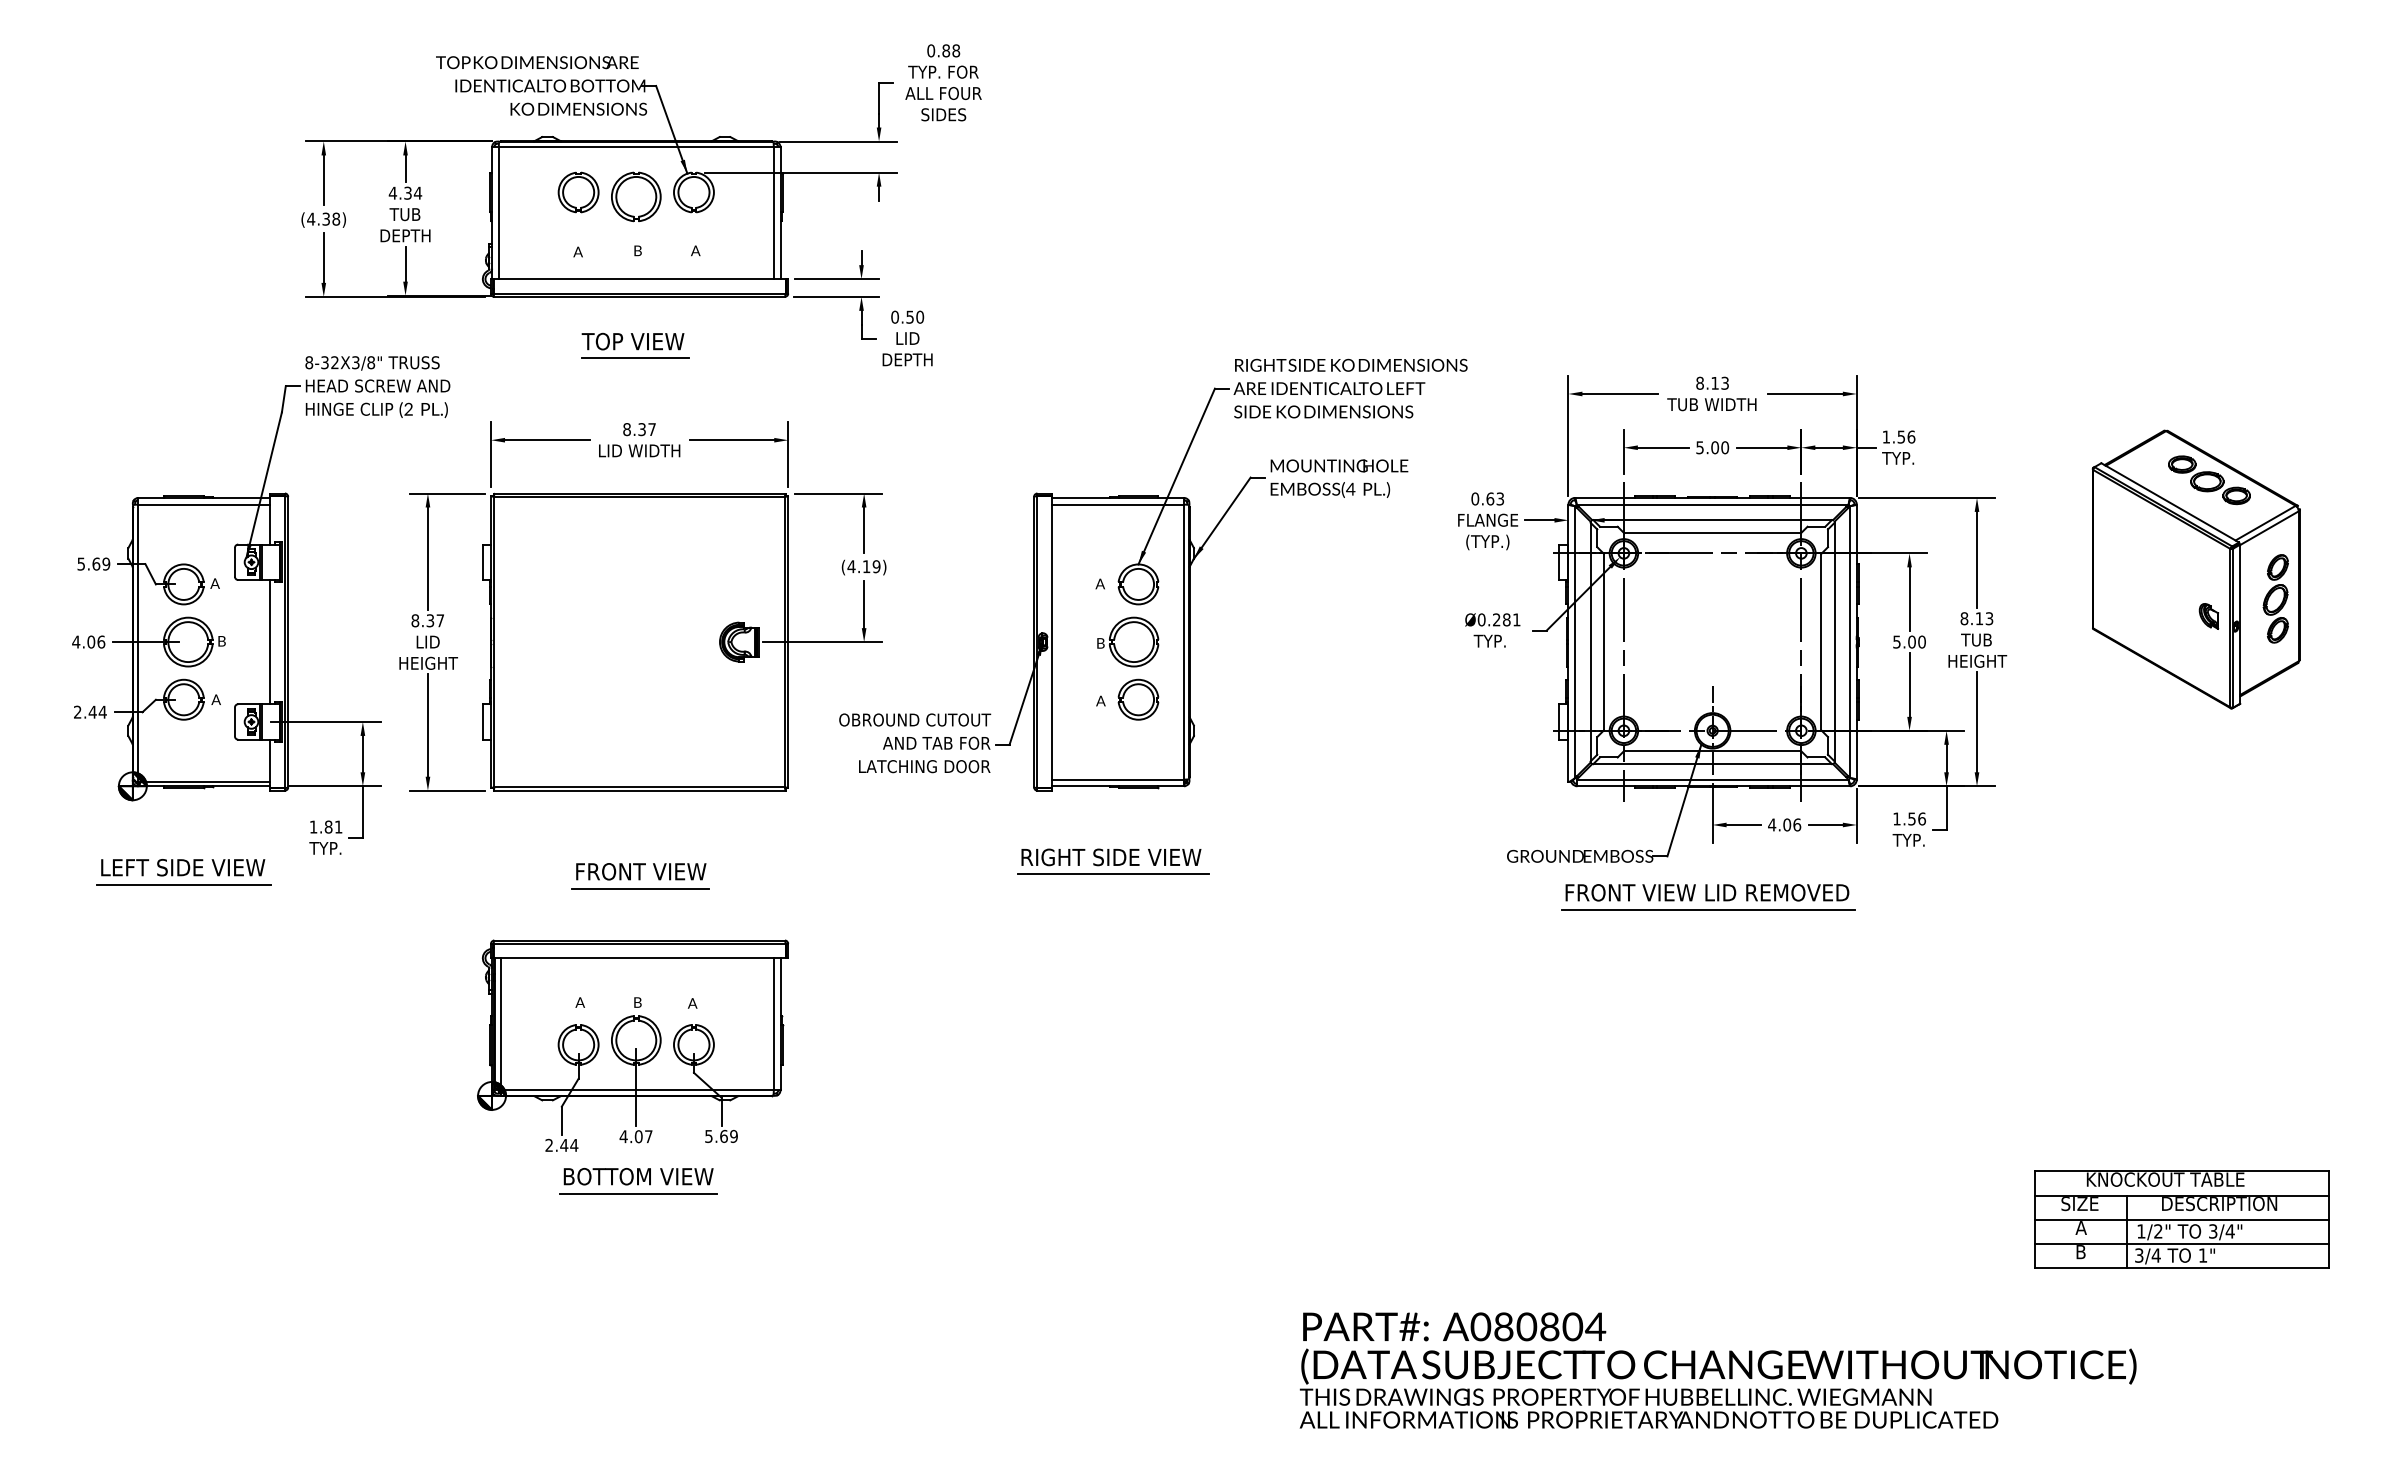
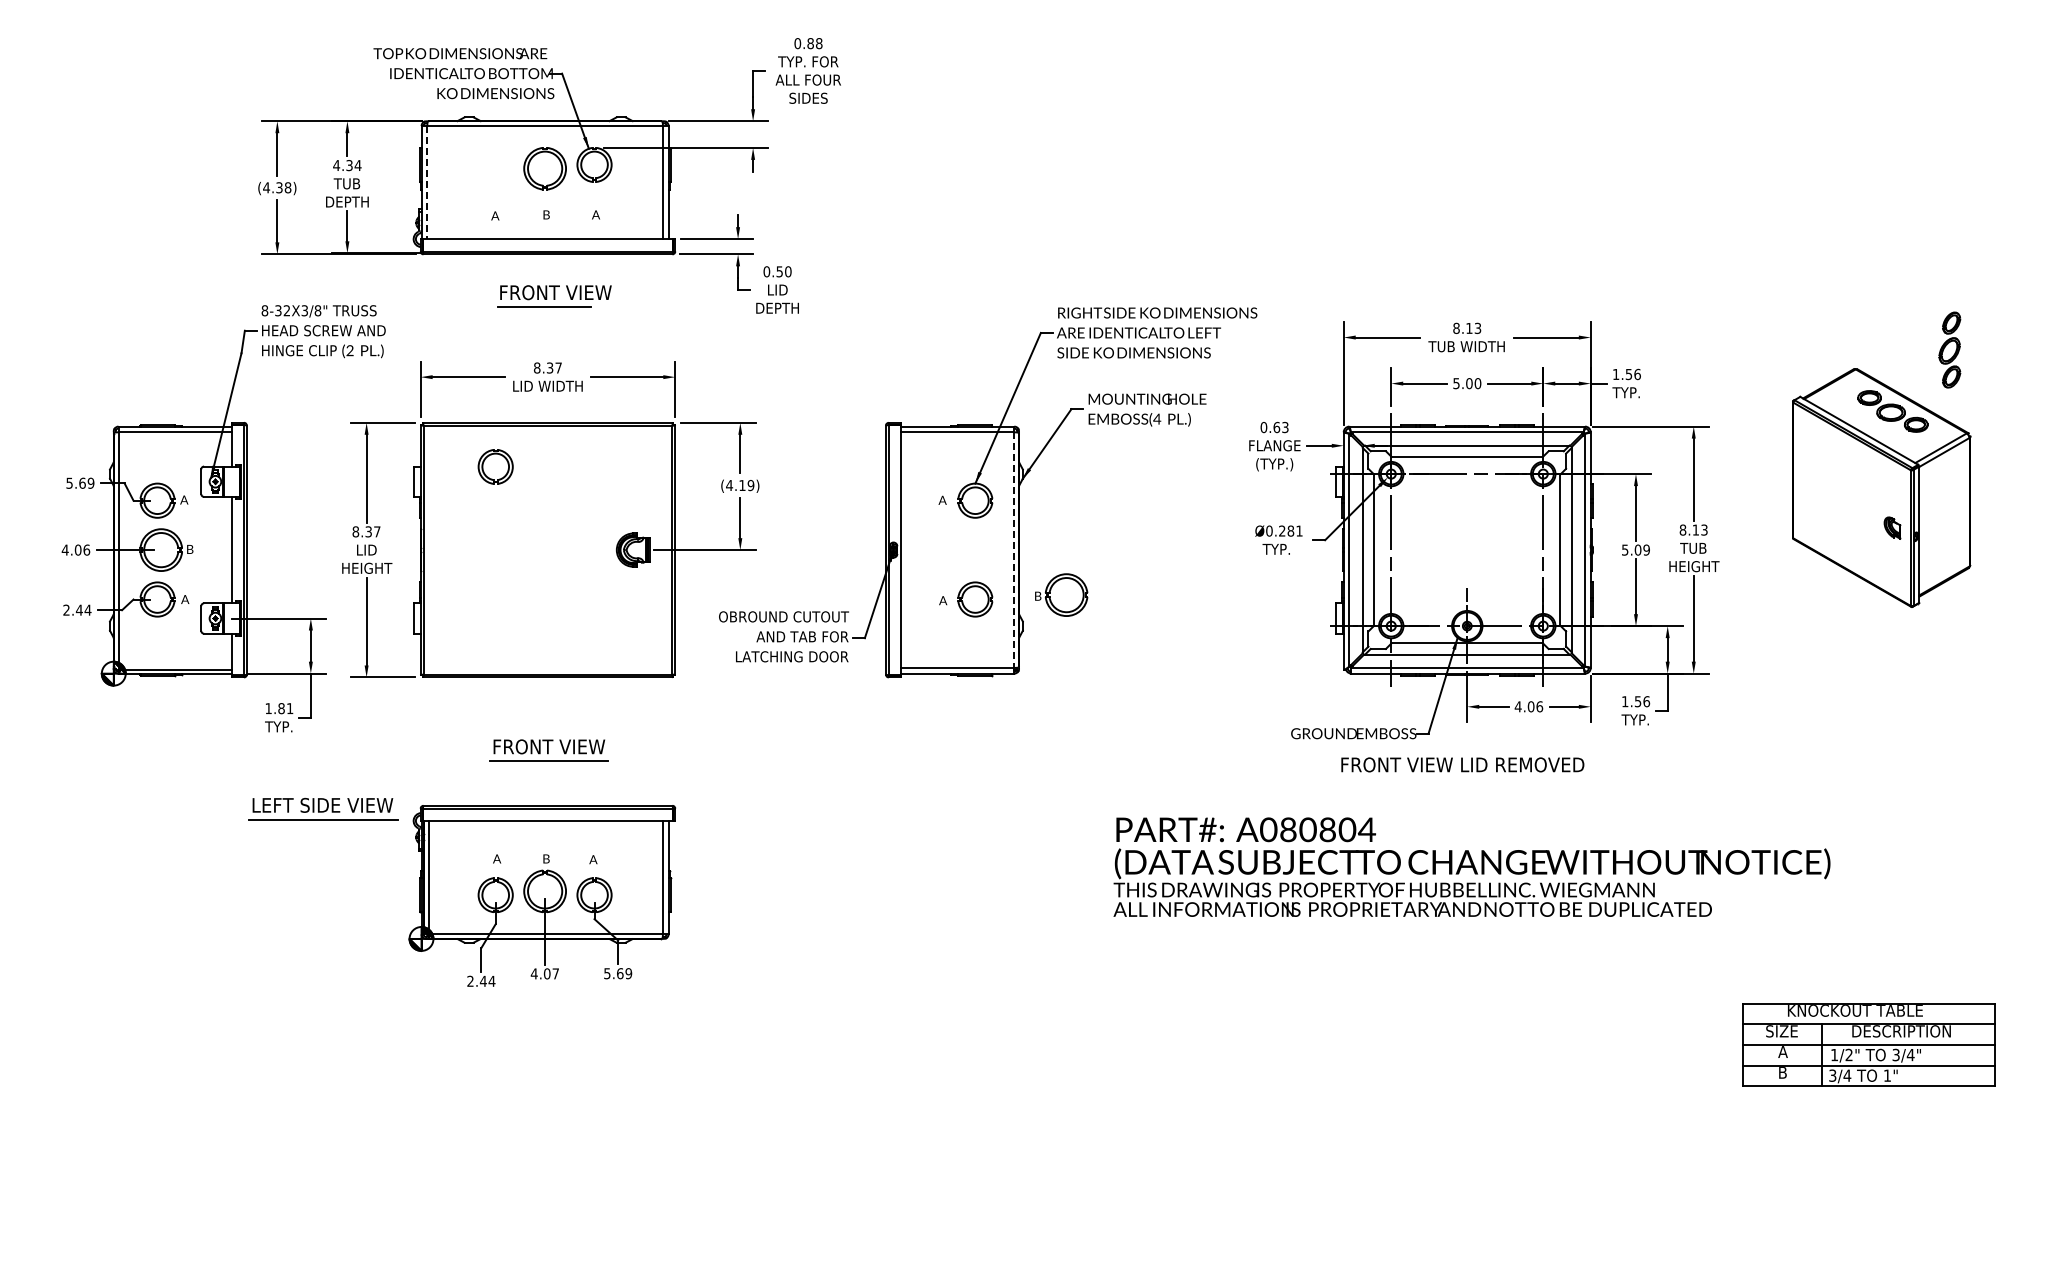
part: (578, 192) -> (495, 466), moved
line: (499, 213) -> (427, 182), solid -> dashed
text: (647, 341) -> (554, 292), TOP VIEW -> FRONT VIEW
part: (2275, 598) -> (1949, 349), moved
part: (1128, 641) -> (1061, 594), moved
text: (1921, 641) -> (1646, 549), 5.00 -> 5.09
line: (1184, 642) -> (1014, 550), solid -> dashed
part: (1112, 861) -> (953, 738), removed
part: (183, 871) -> (323, 808), moved
line: (1708, 909) -> (1463, 779), removed
part: (637, 1180) -> (546, 1011), removed
text: (1717, 1369) -> (1471, 866), moved

